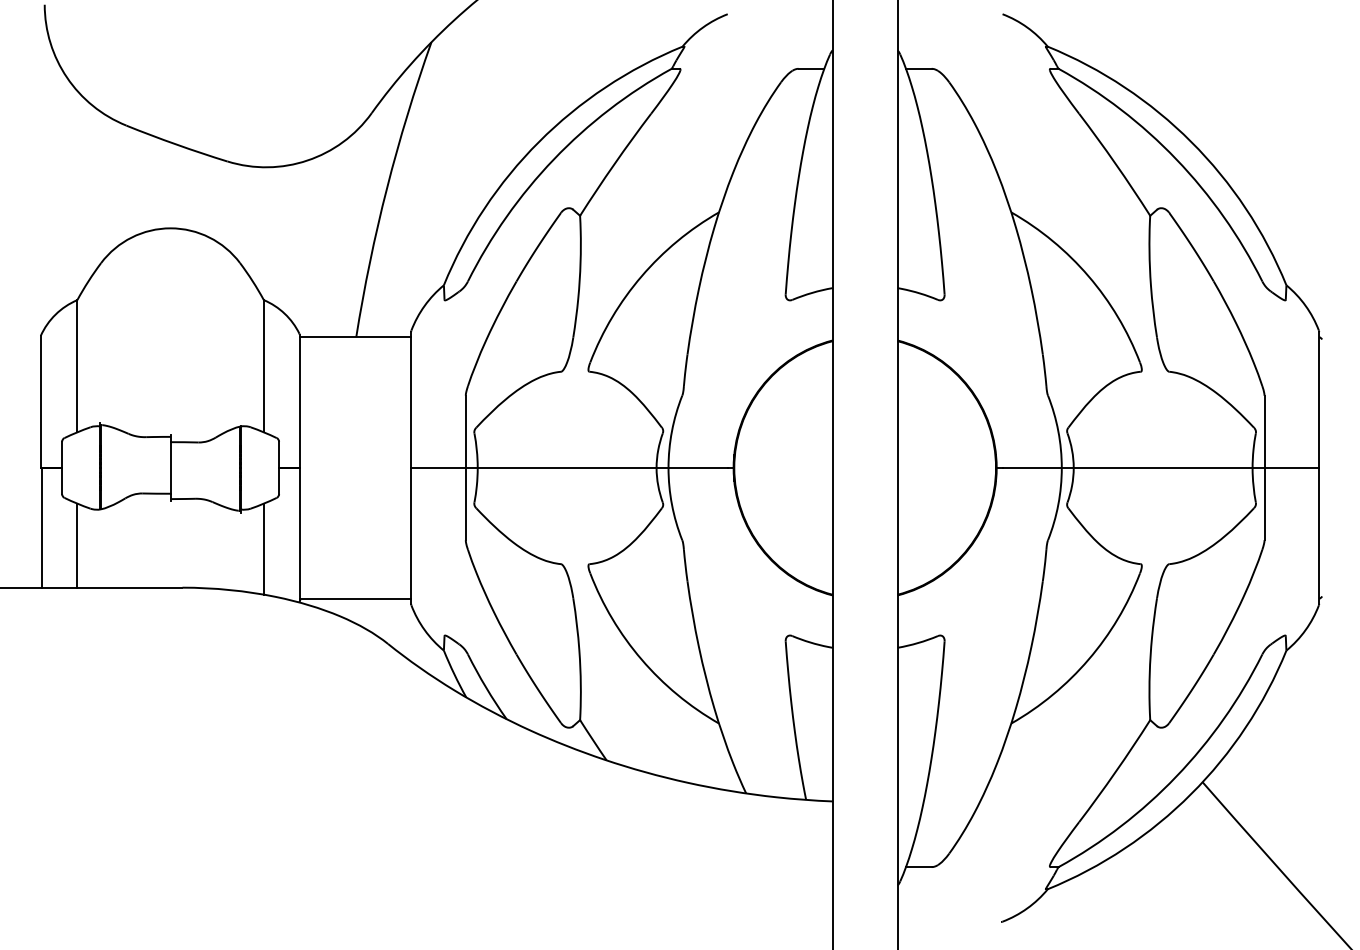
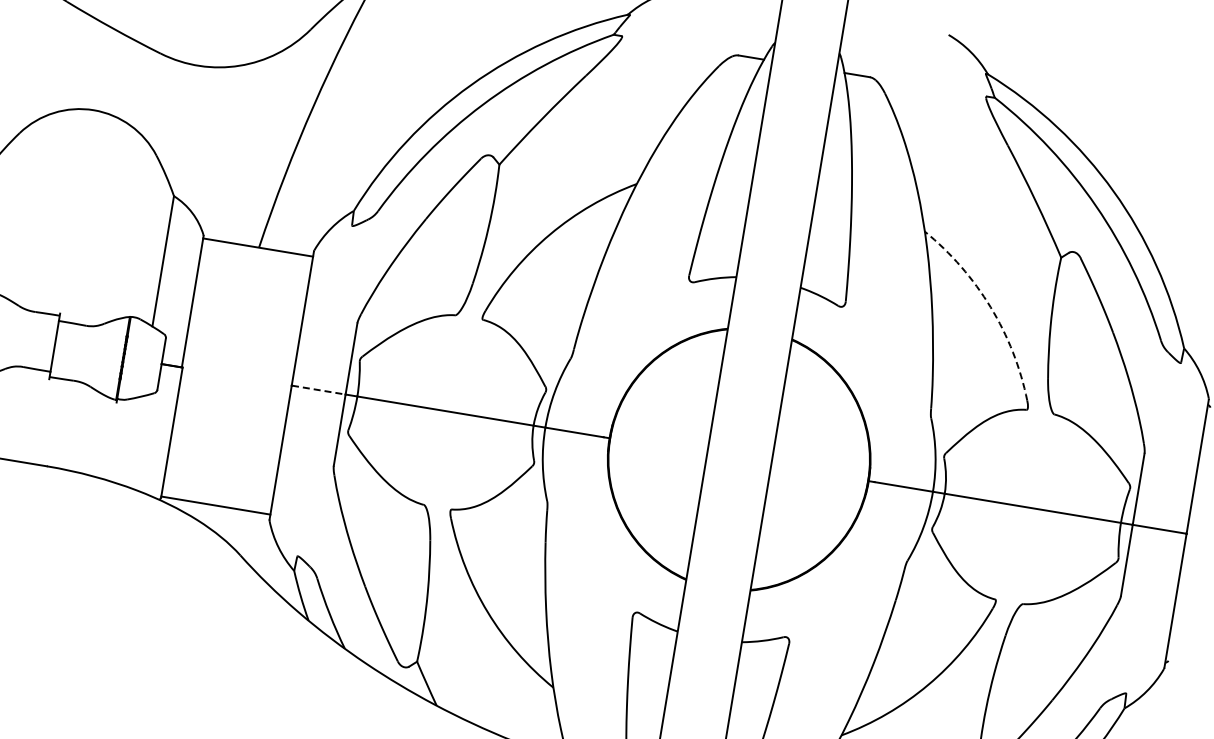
arc: (1088, 276) -> (990, 307), solid -> dashed
line: (439, 467) -> (319, 389), solid -> dashed
line: (263, 548) -> (133, 440), removed

